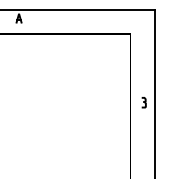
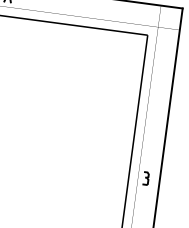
part: (143, 102) -> (145, 178), moved

